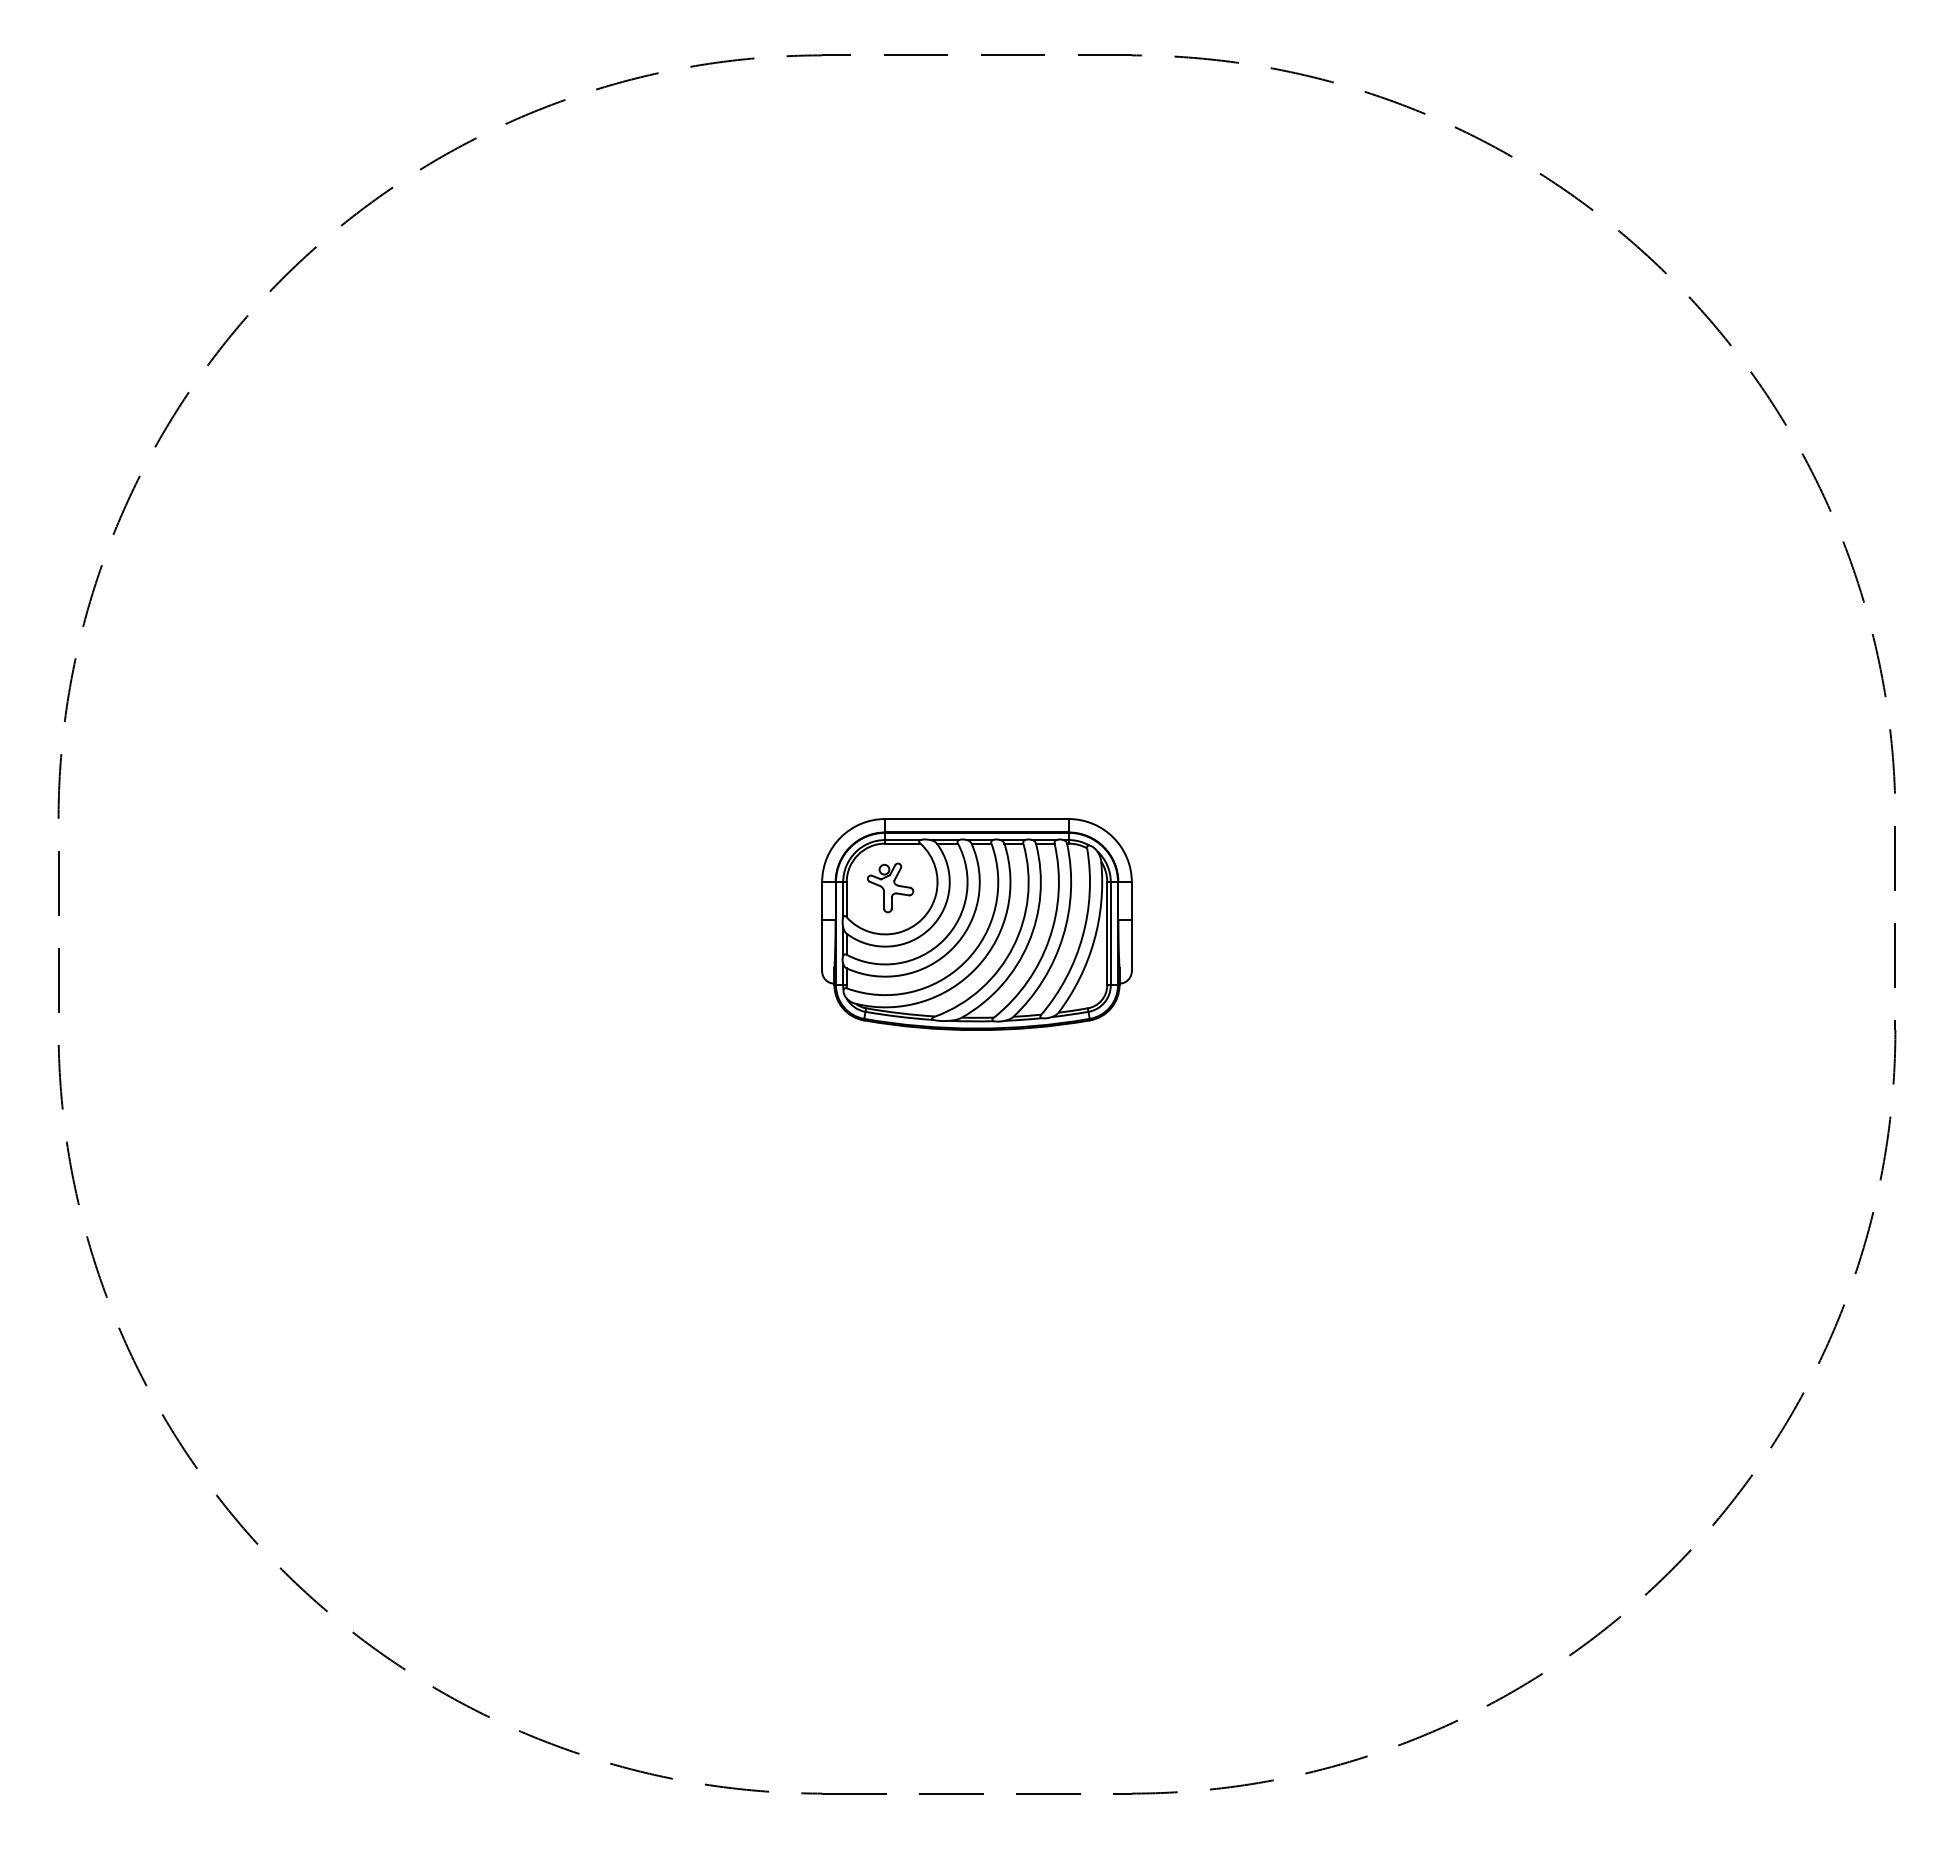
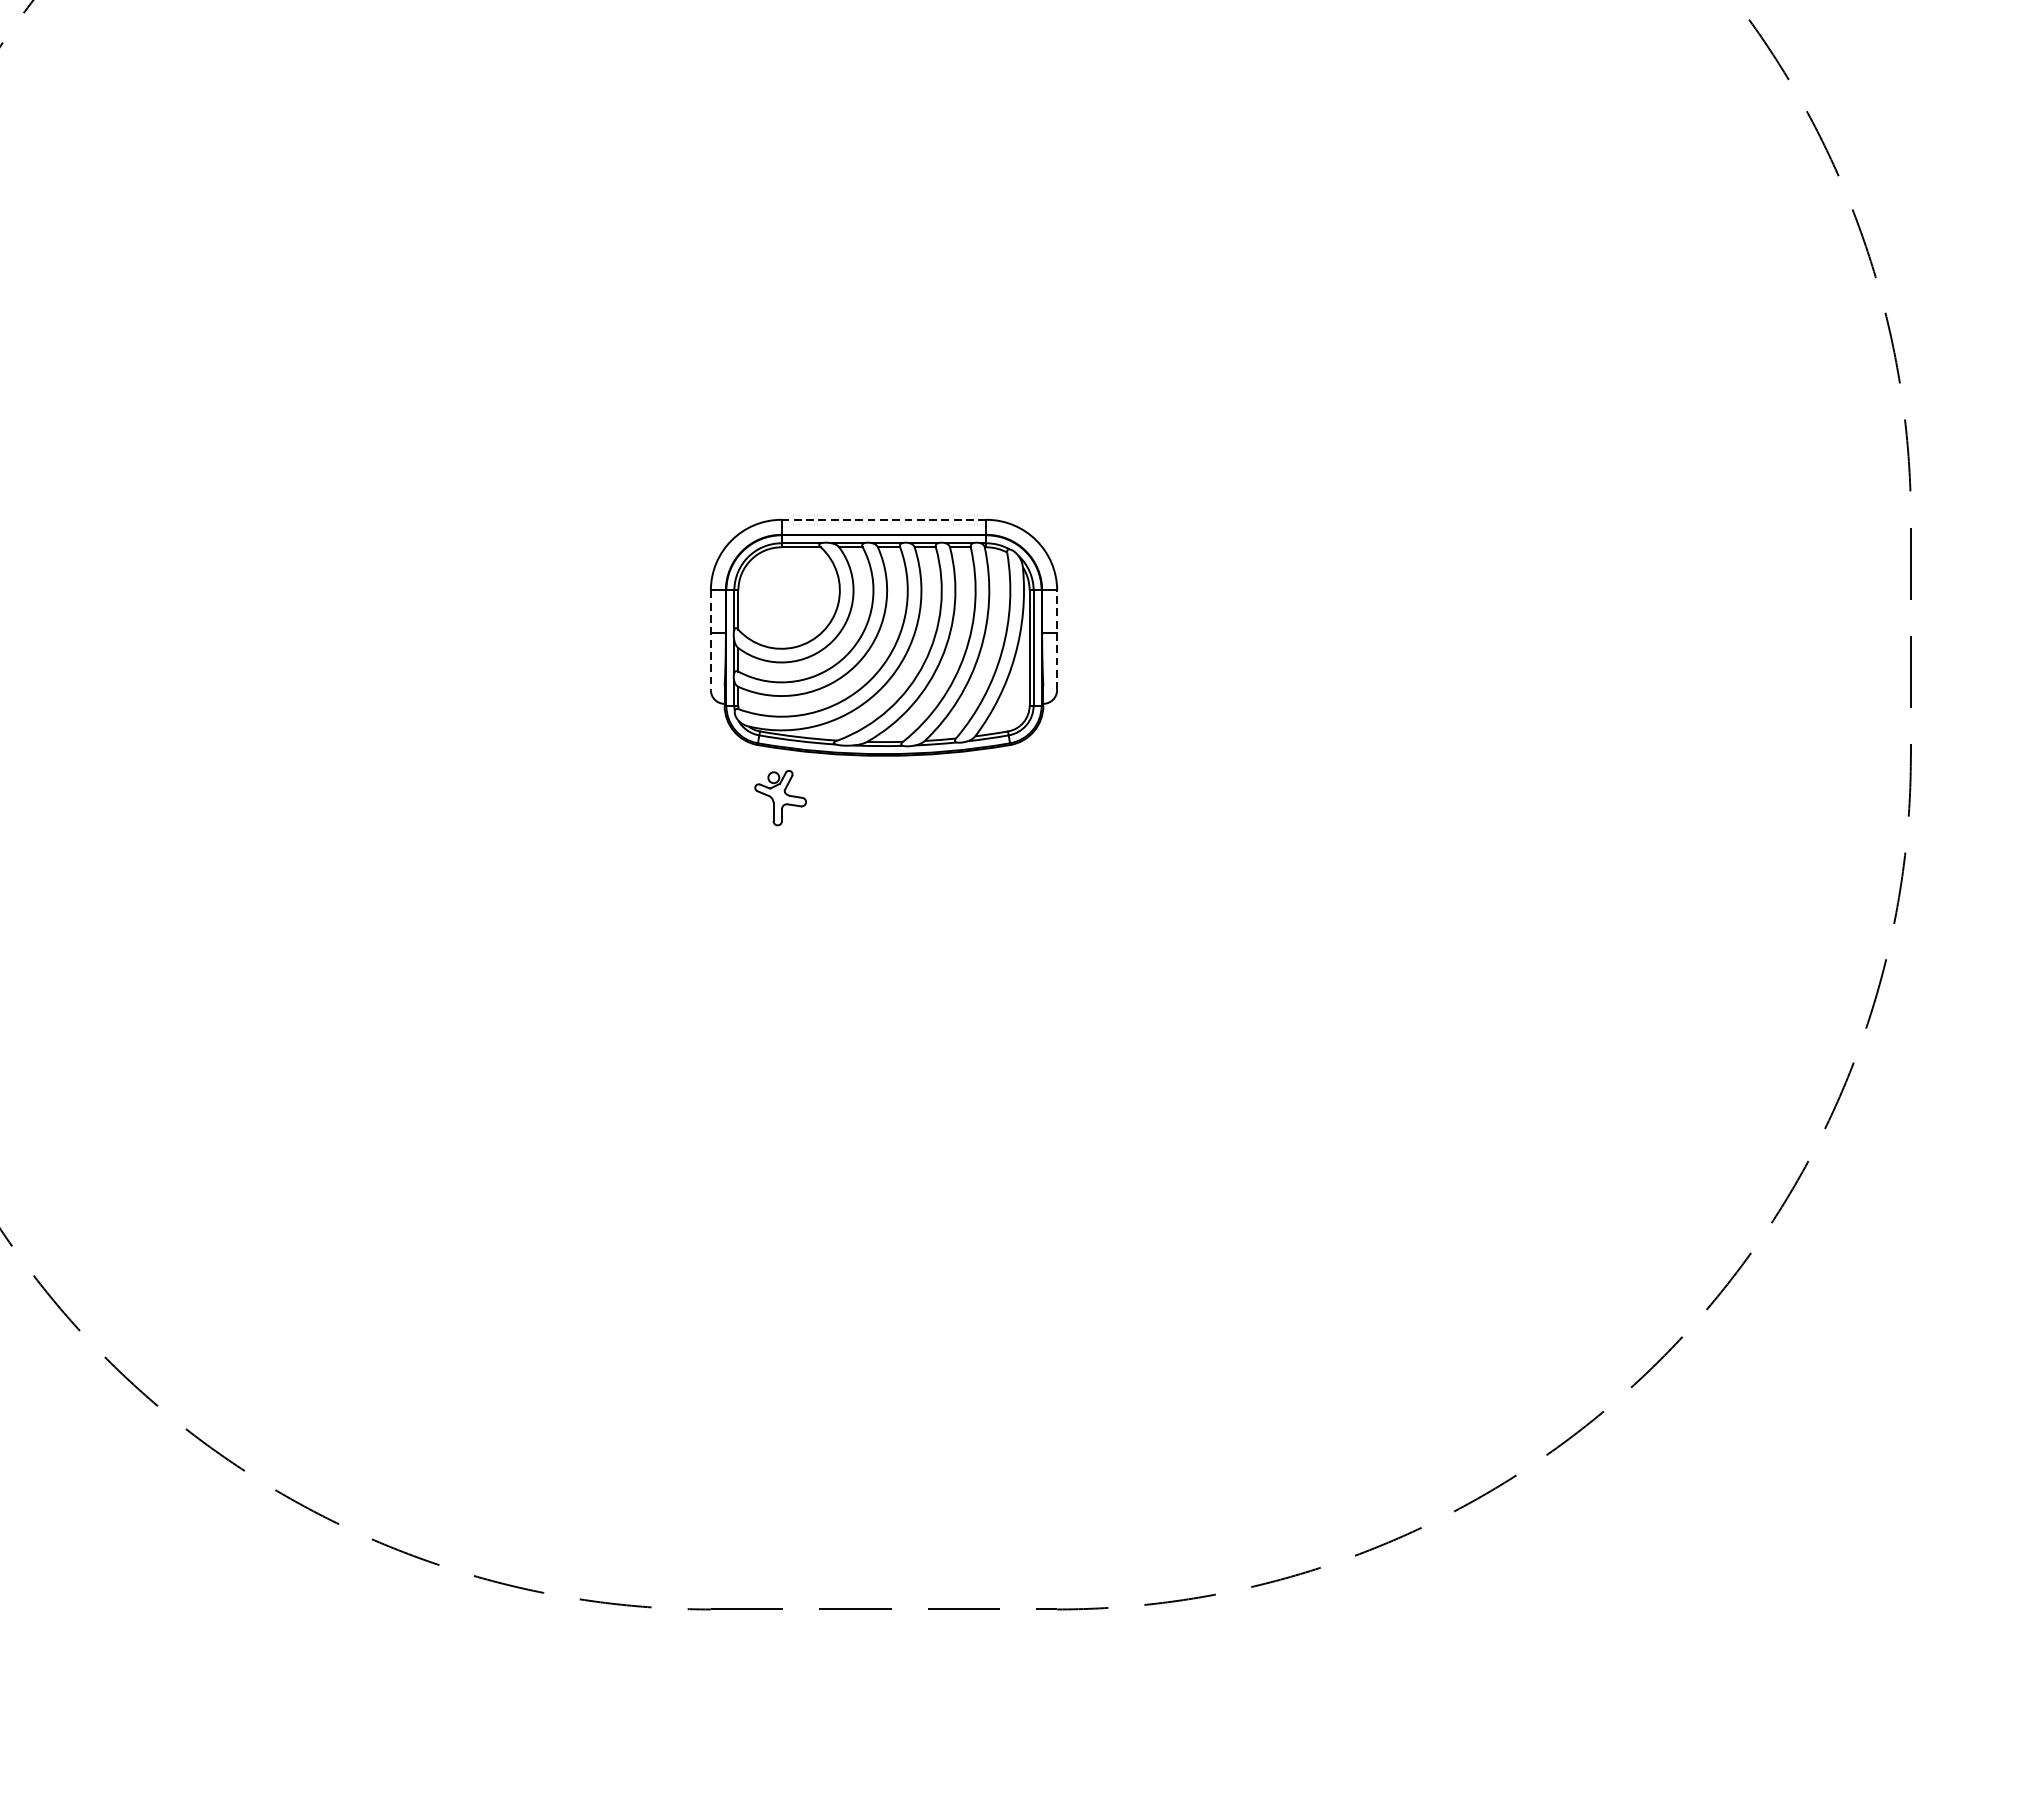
line: (977, 819) -> (884, 520), solid -> dashed
part: (890, 887) -> (780, 797), moved
line: (822, 926) -> (711, 639), solid -> dashed
line: (1131, 926) -> (1056, 639), solid -> dashed

